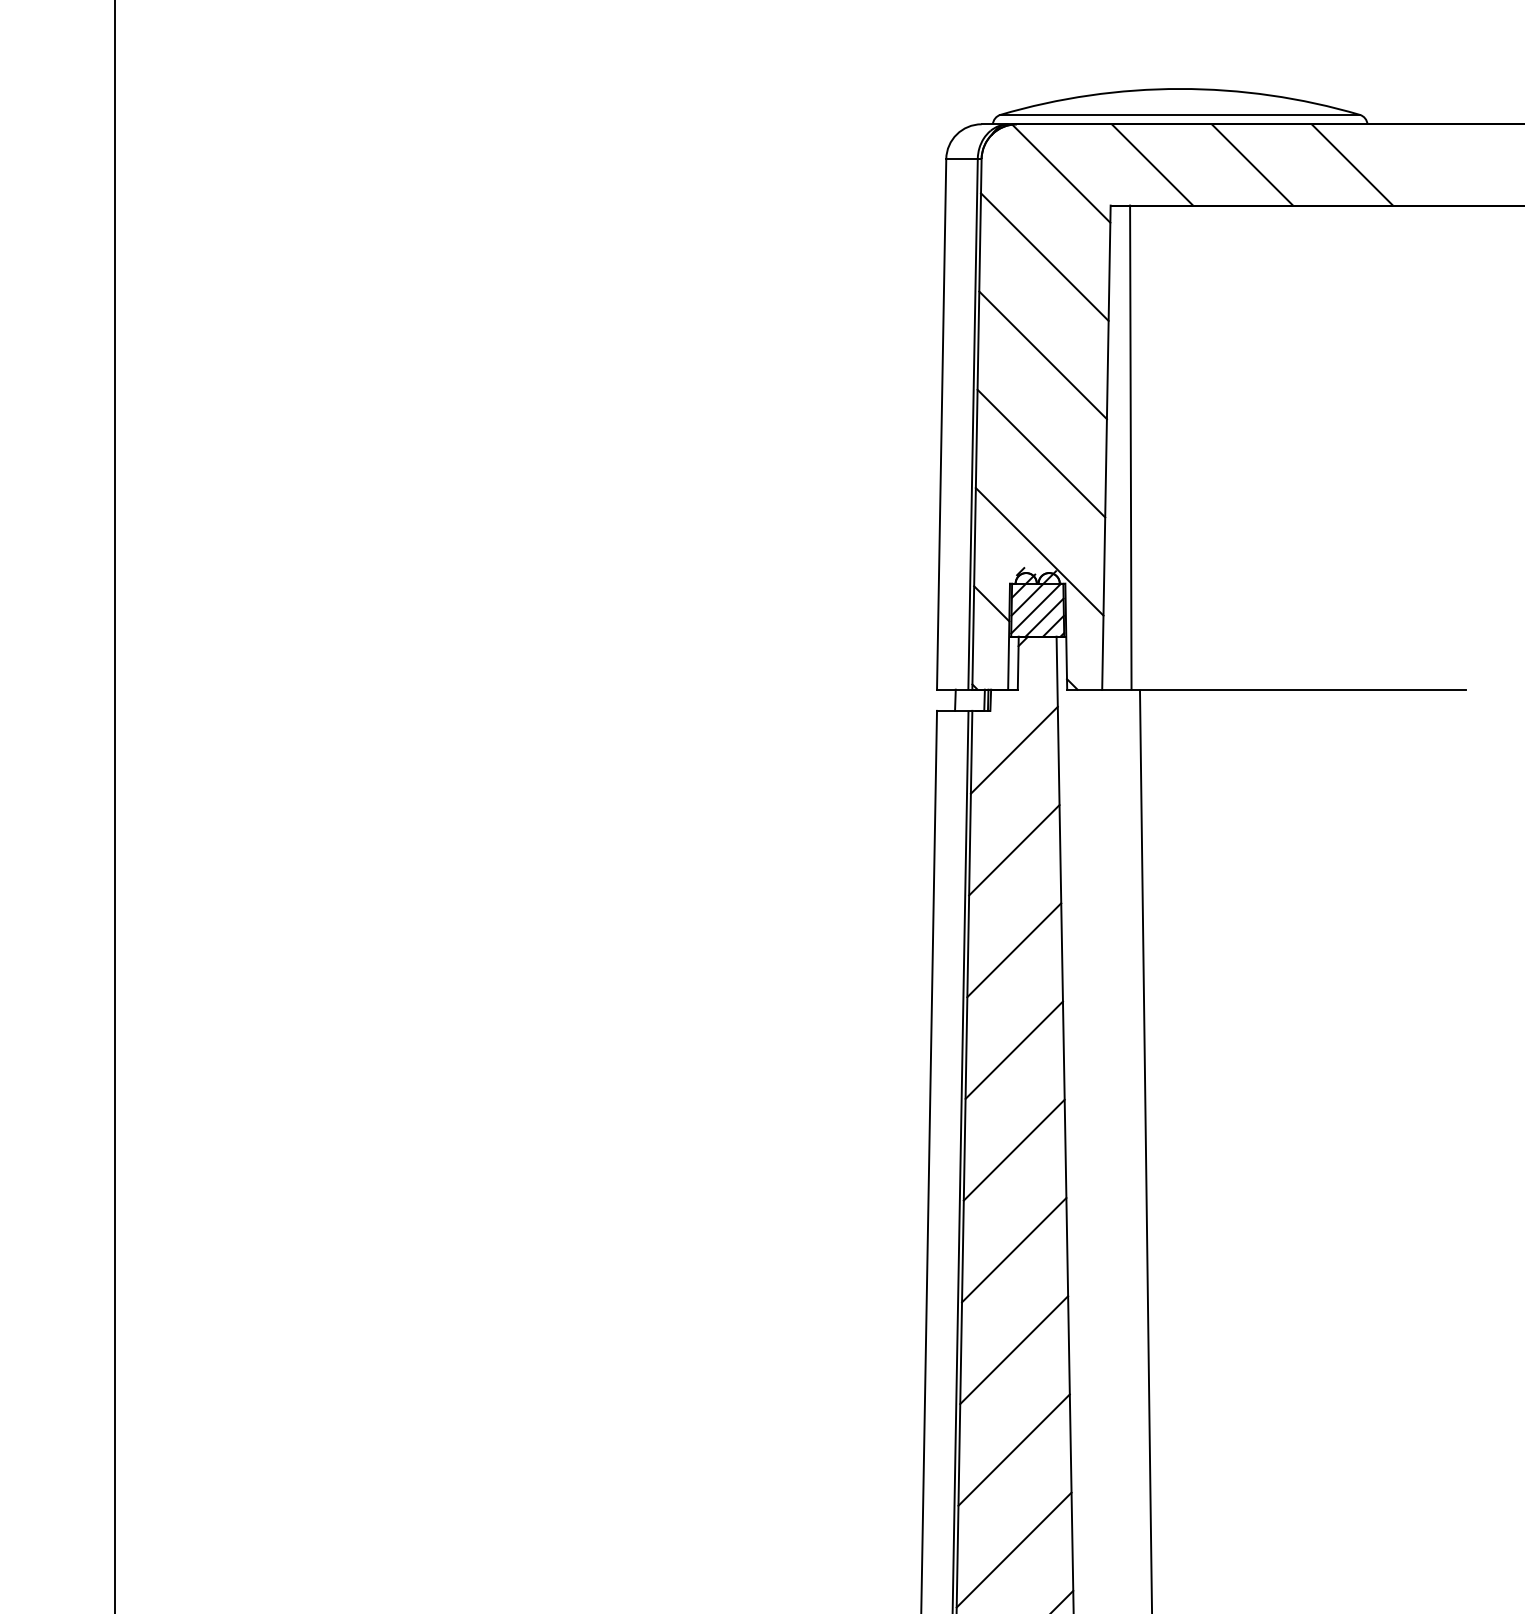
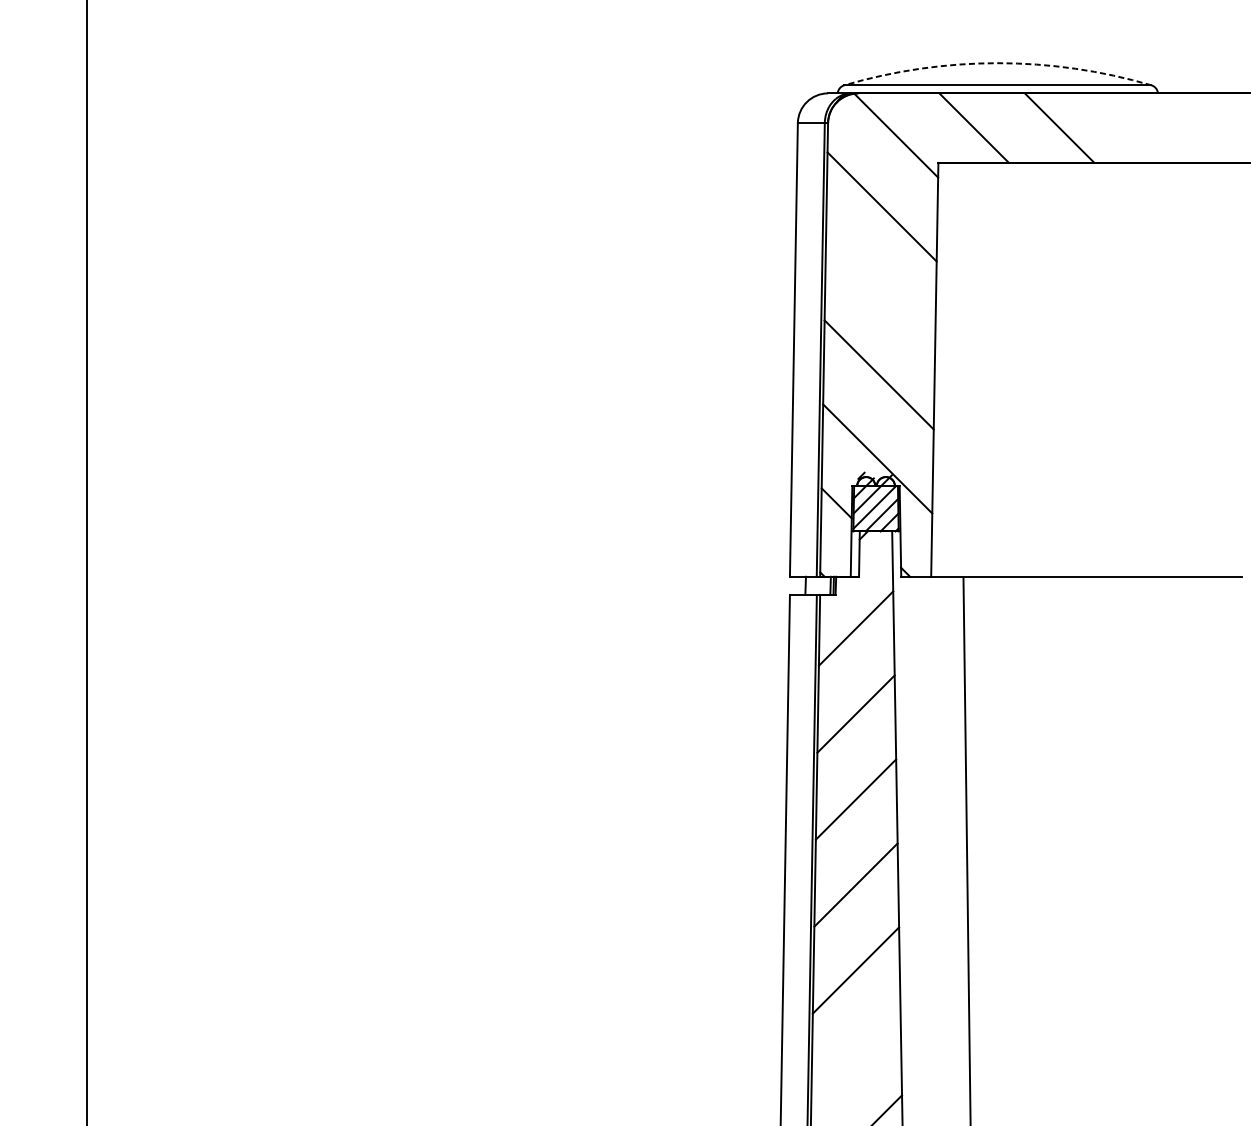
arc: (1180, 88) -> (998, 62), solid -> dashed
line: (1352, 164) -> (1145, 127), removed
line: (1042, 355) -> (880, 291), removed
line: (1130, 447) -> (955, 369), removed
line: (1014, 1250) -> (856, 1056), removed

